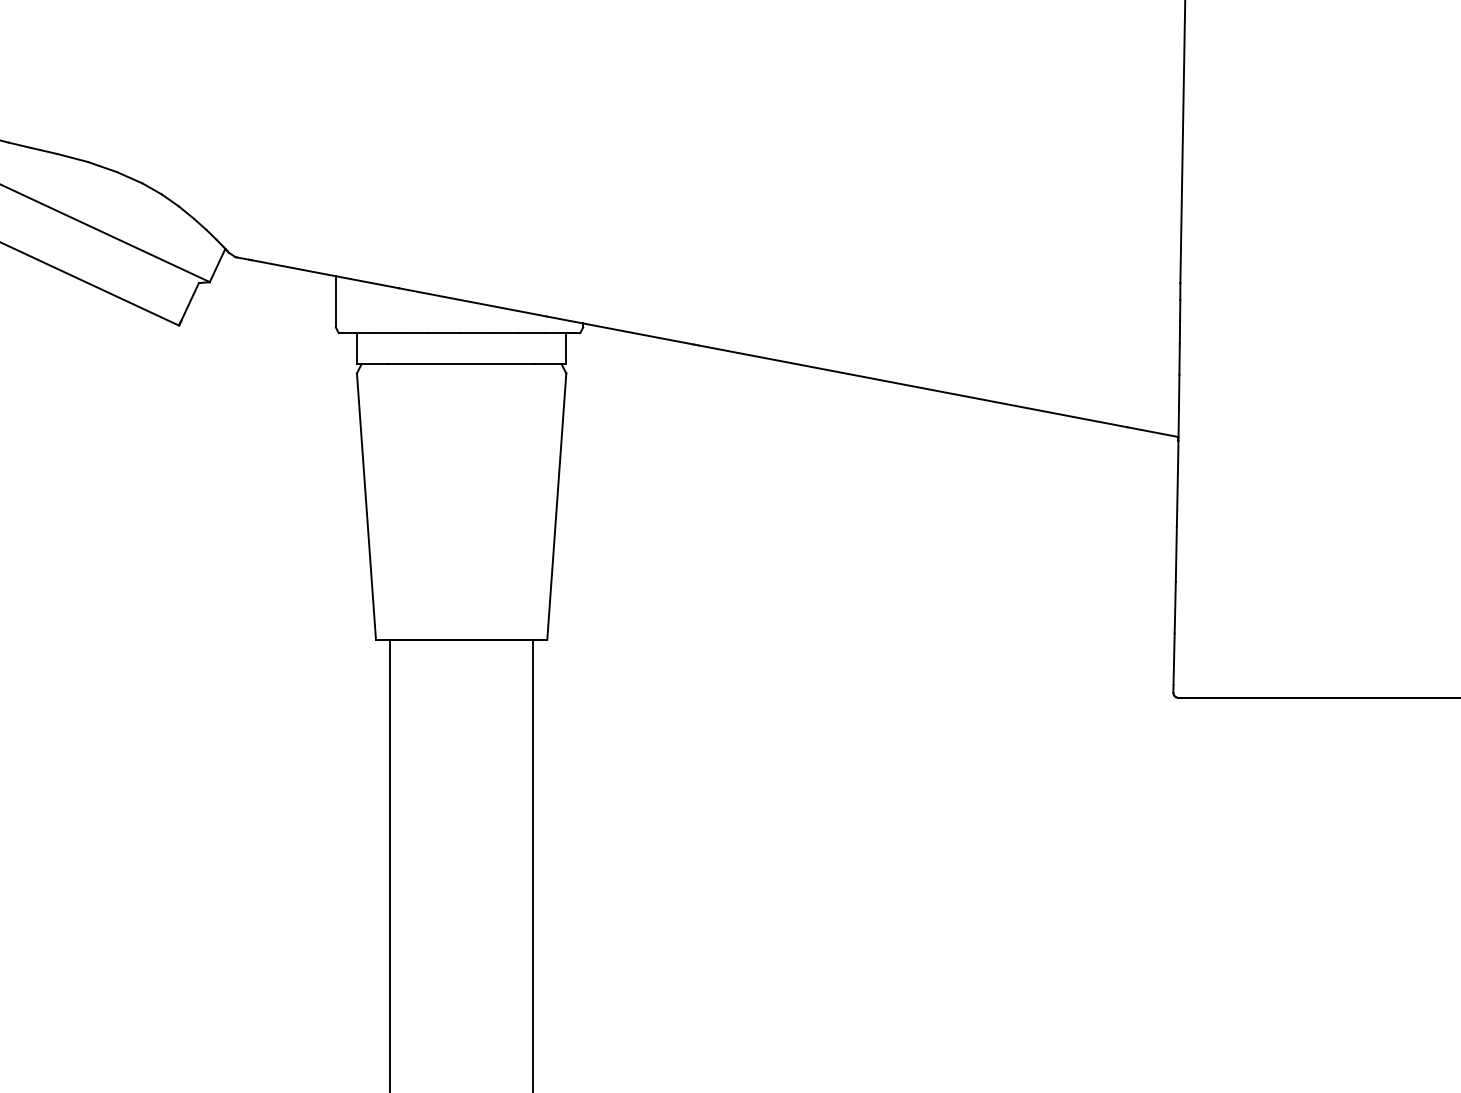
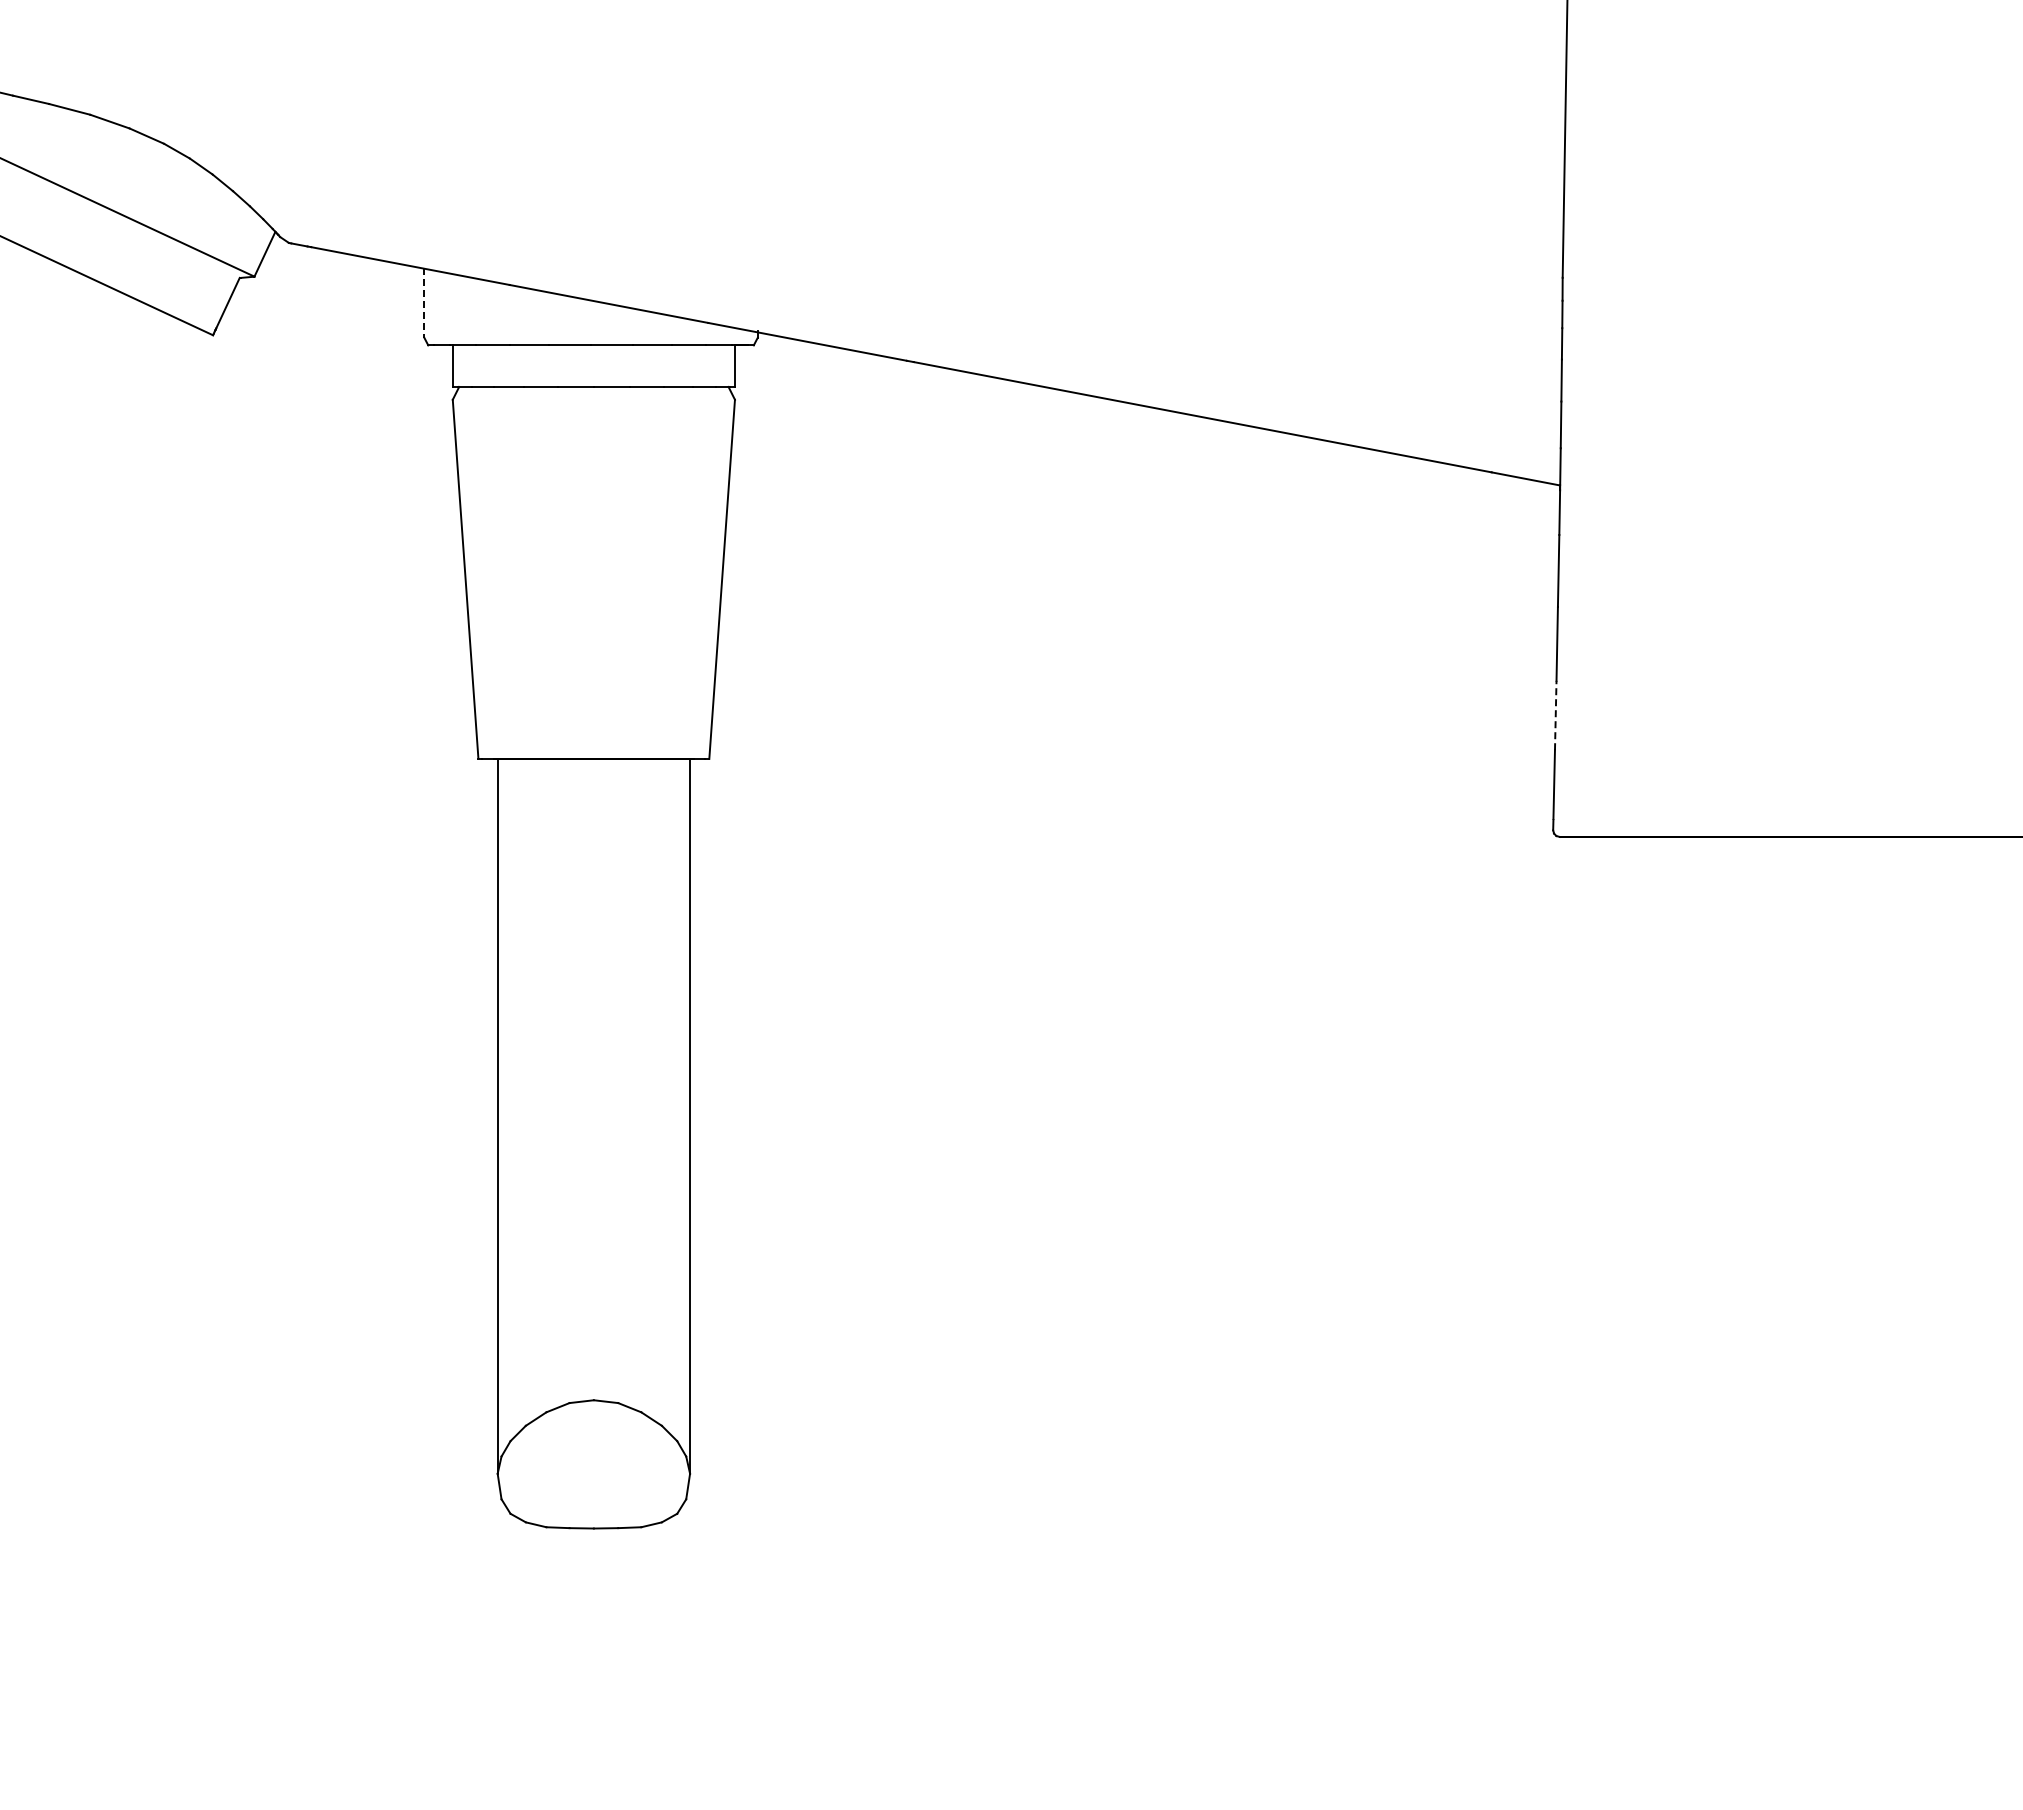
line: (335, 302) -> (424, 303), solid -> dashed
line: (1175, 607) -> (1555, 715), solid -> dashed

